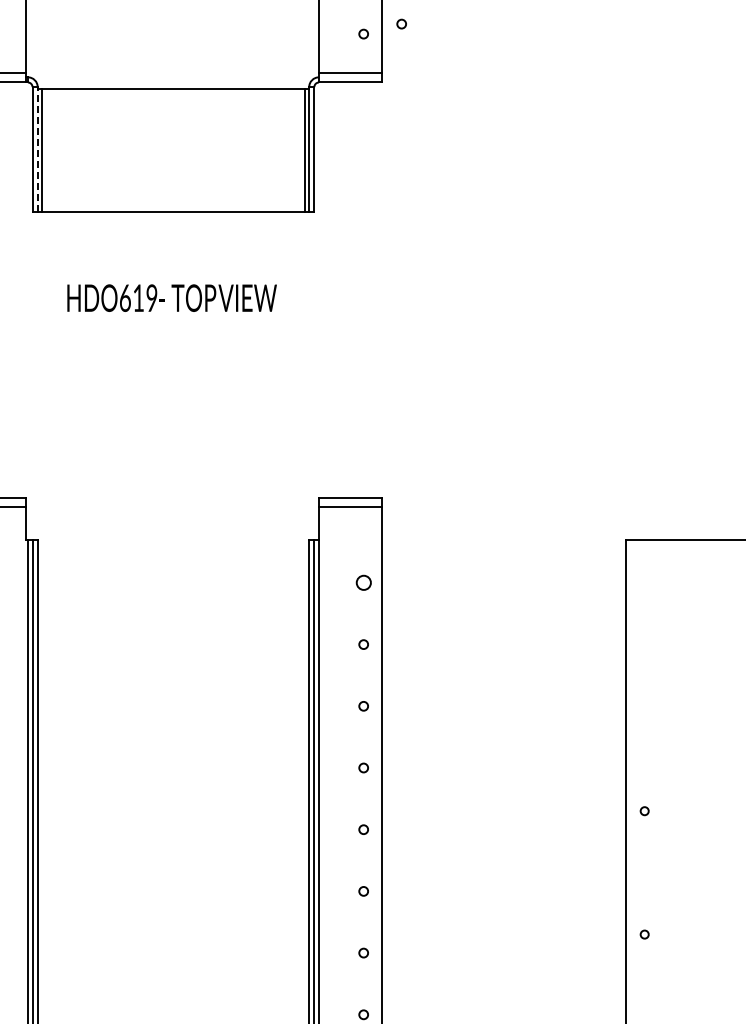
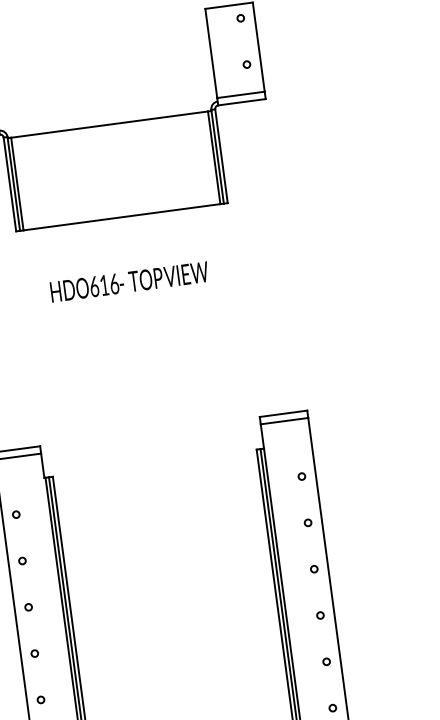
circle: (401, 23) -> (274, 52), removed
line: (37, 149) -> (13, 183), dashed -> solid
text: (151, 297) -> (114, 283), HDO619 -> HDO616
circle: (363, 582) -> (301, 476), size x0.62

